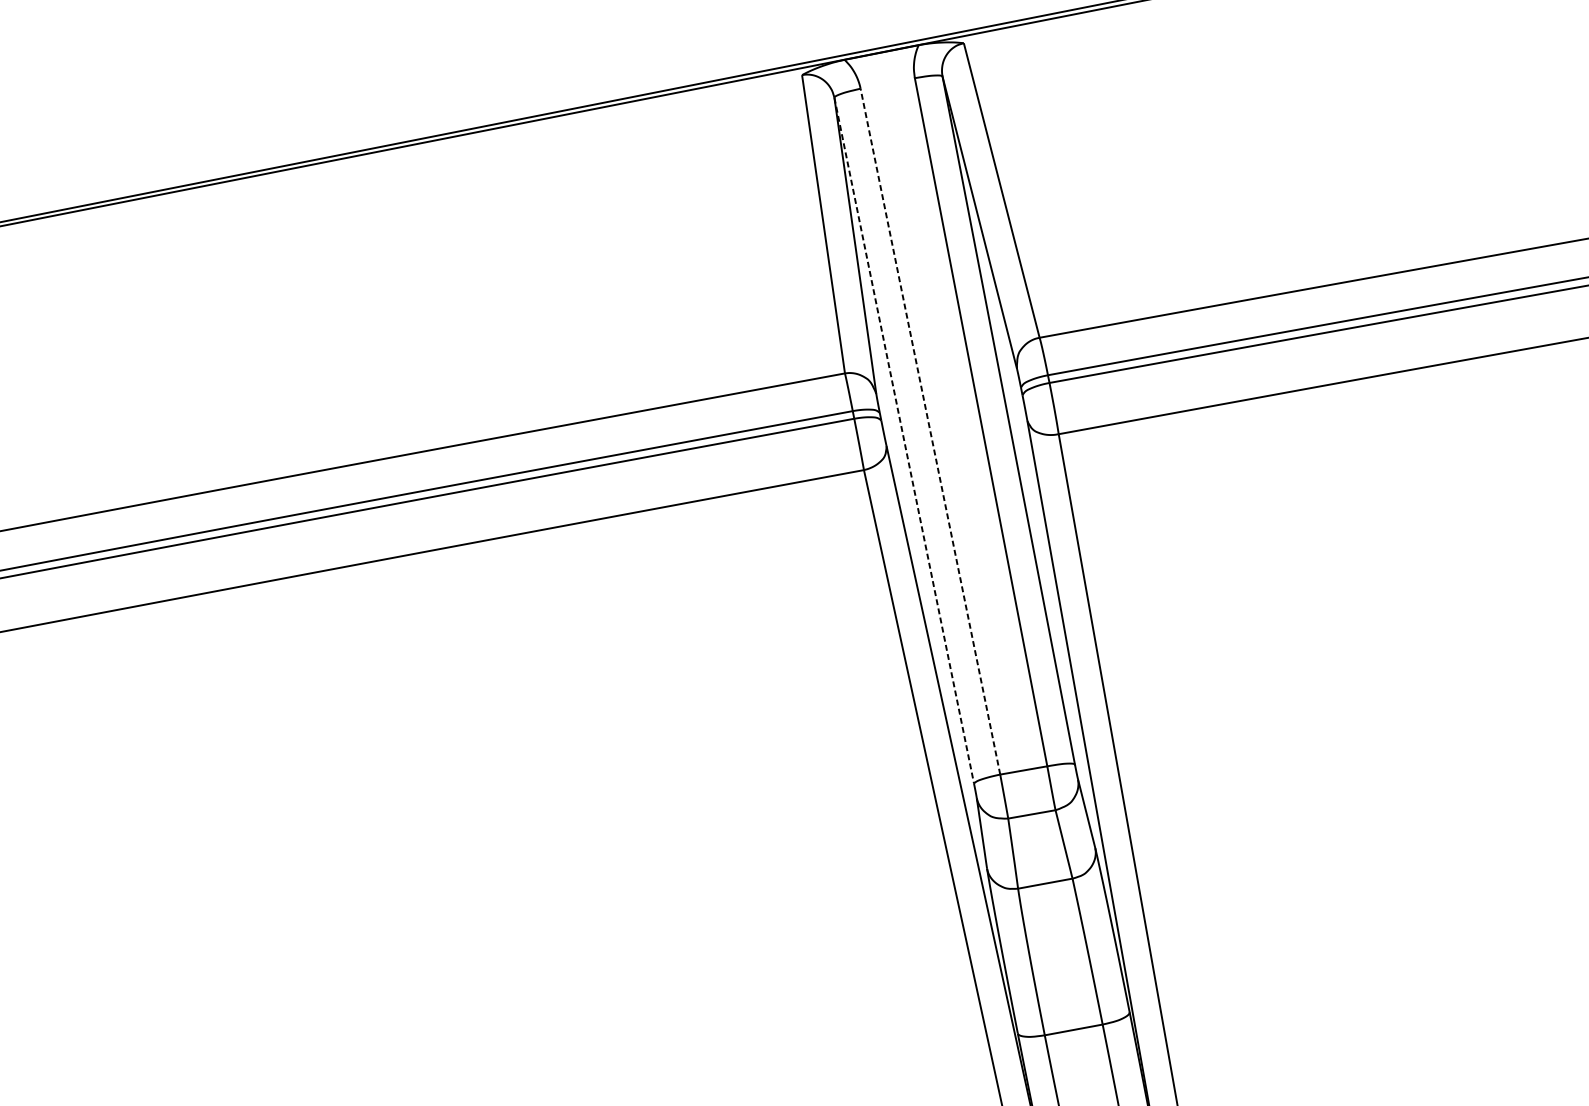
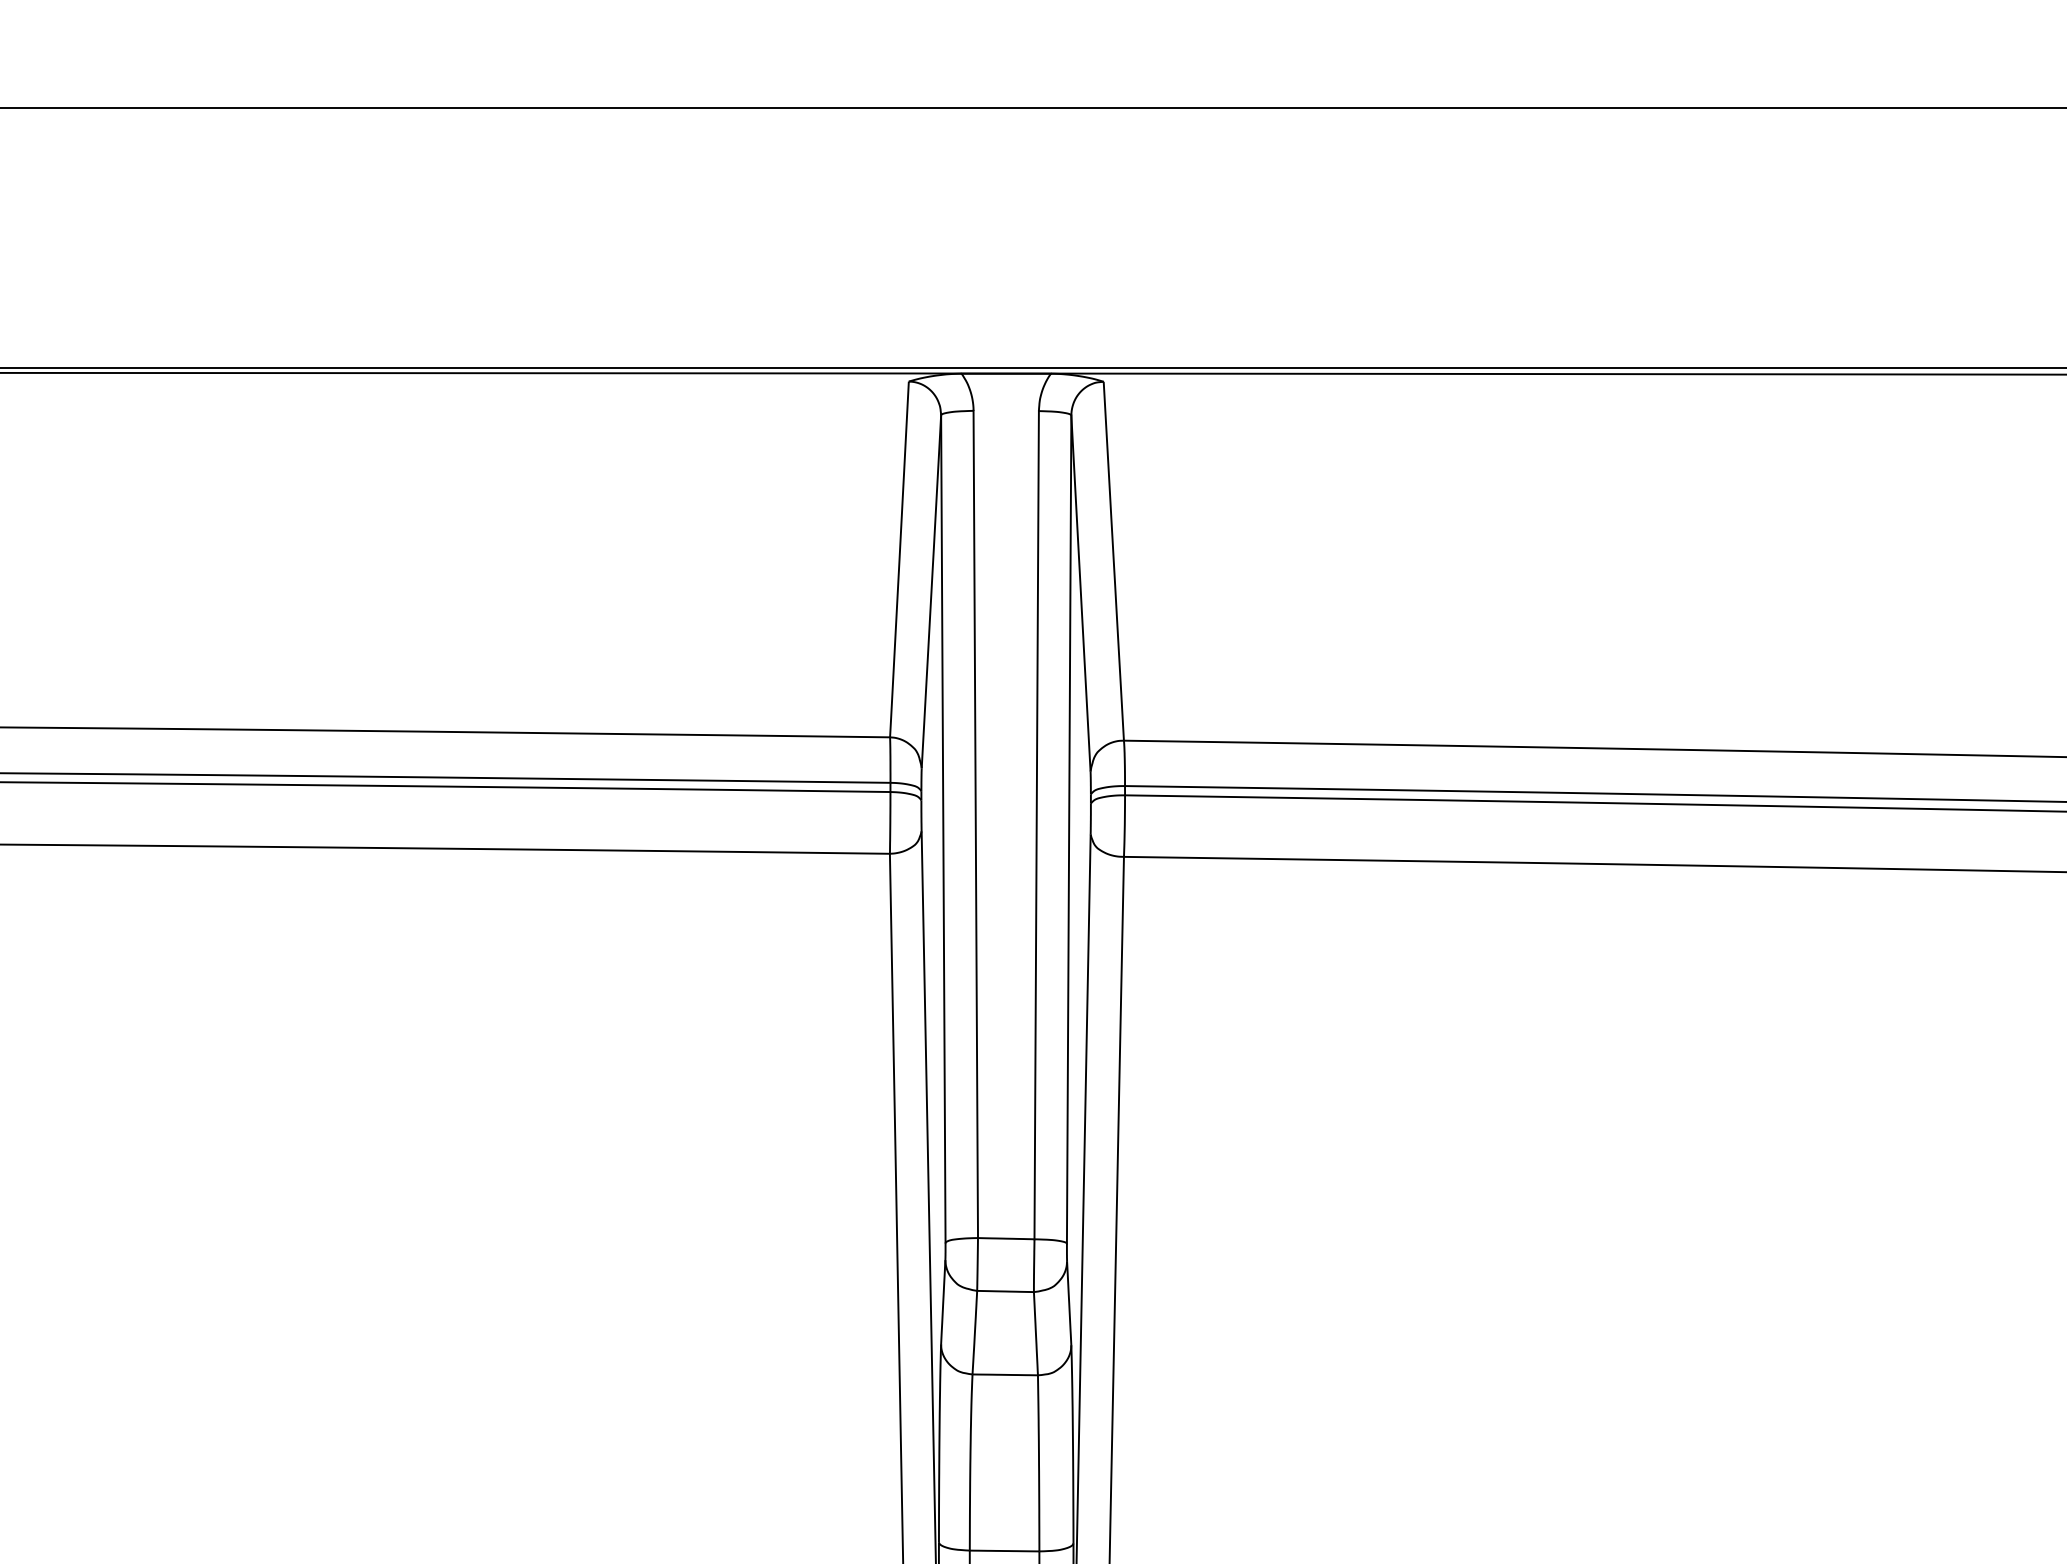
line: (930, 431) -> (975, 824), dashed -> solid
line: (904, 440) -> (943, 828), dashed -> solid

